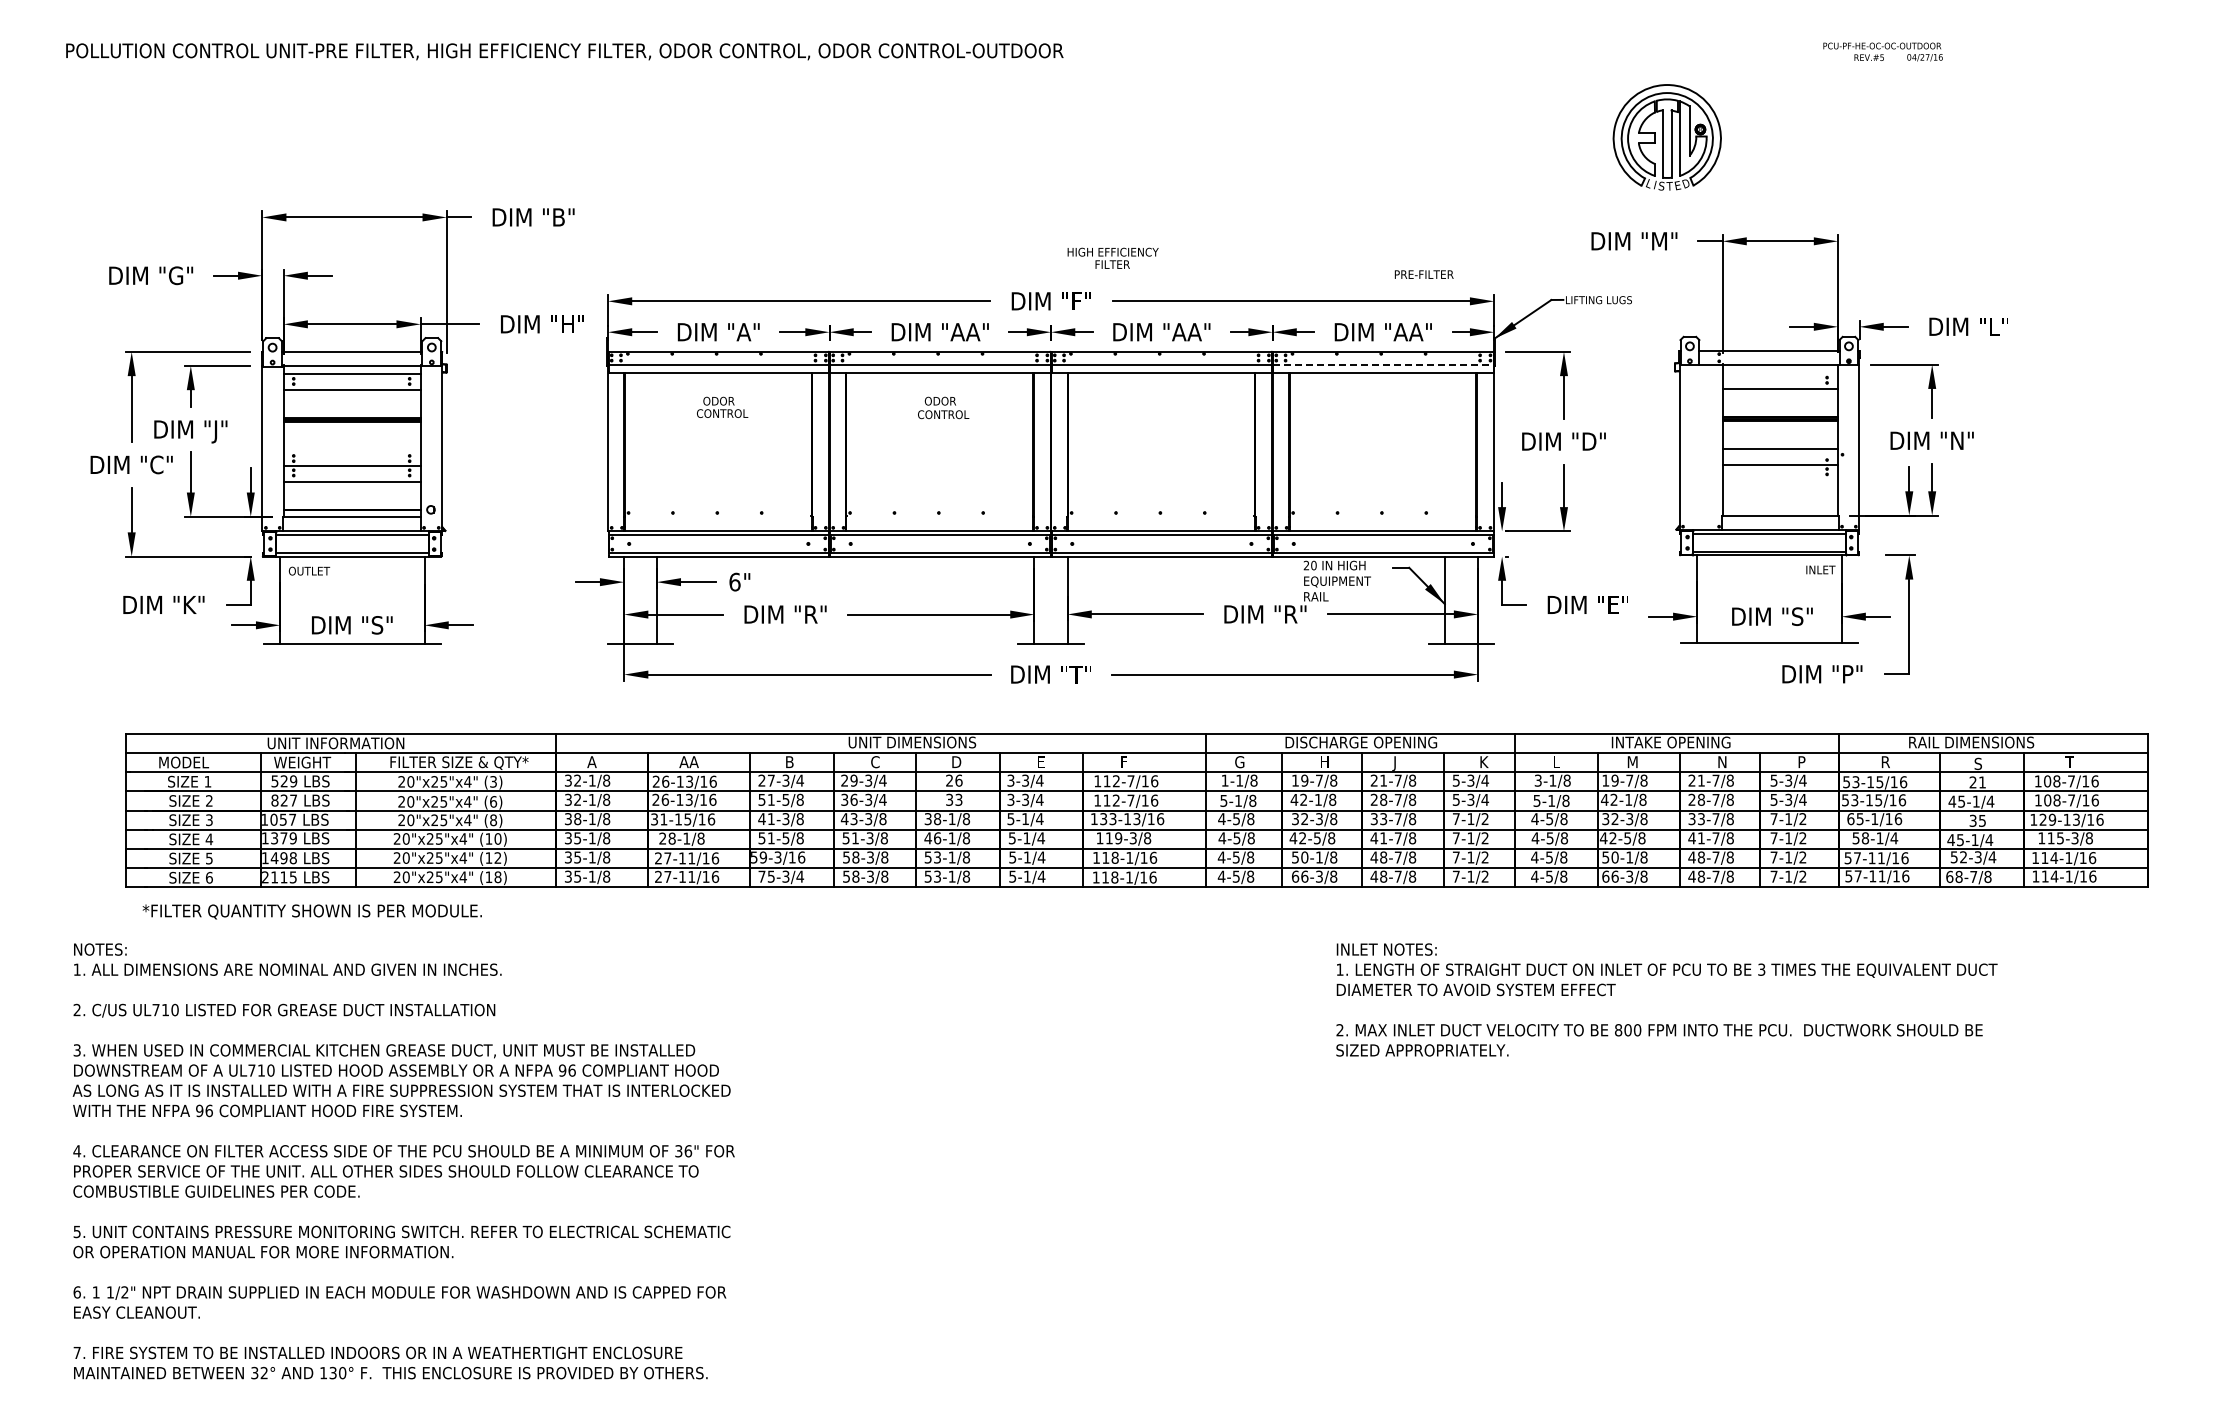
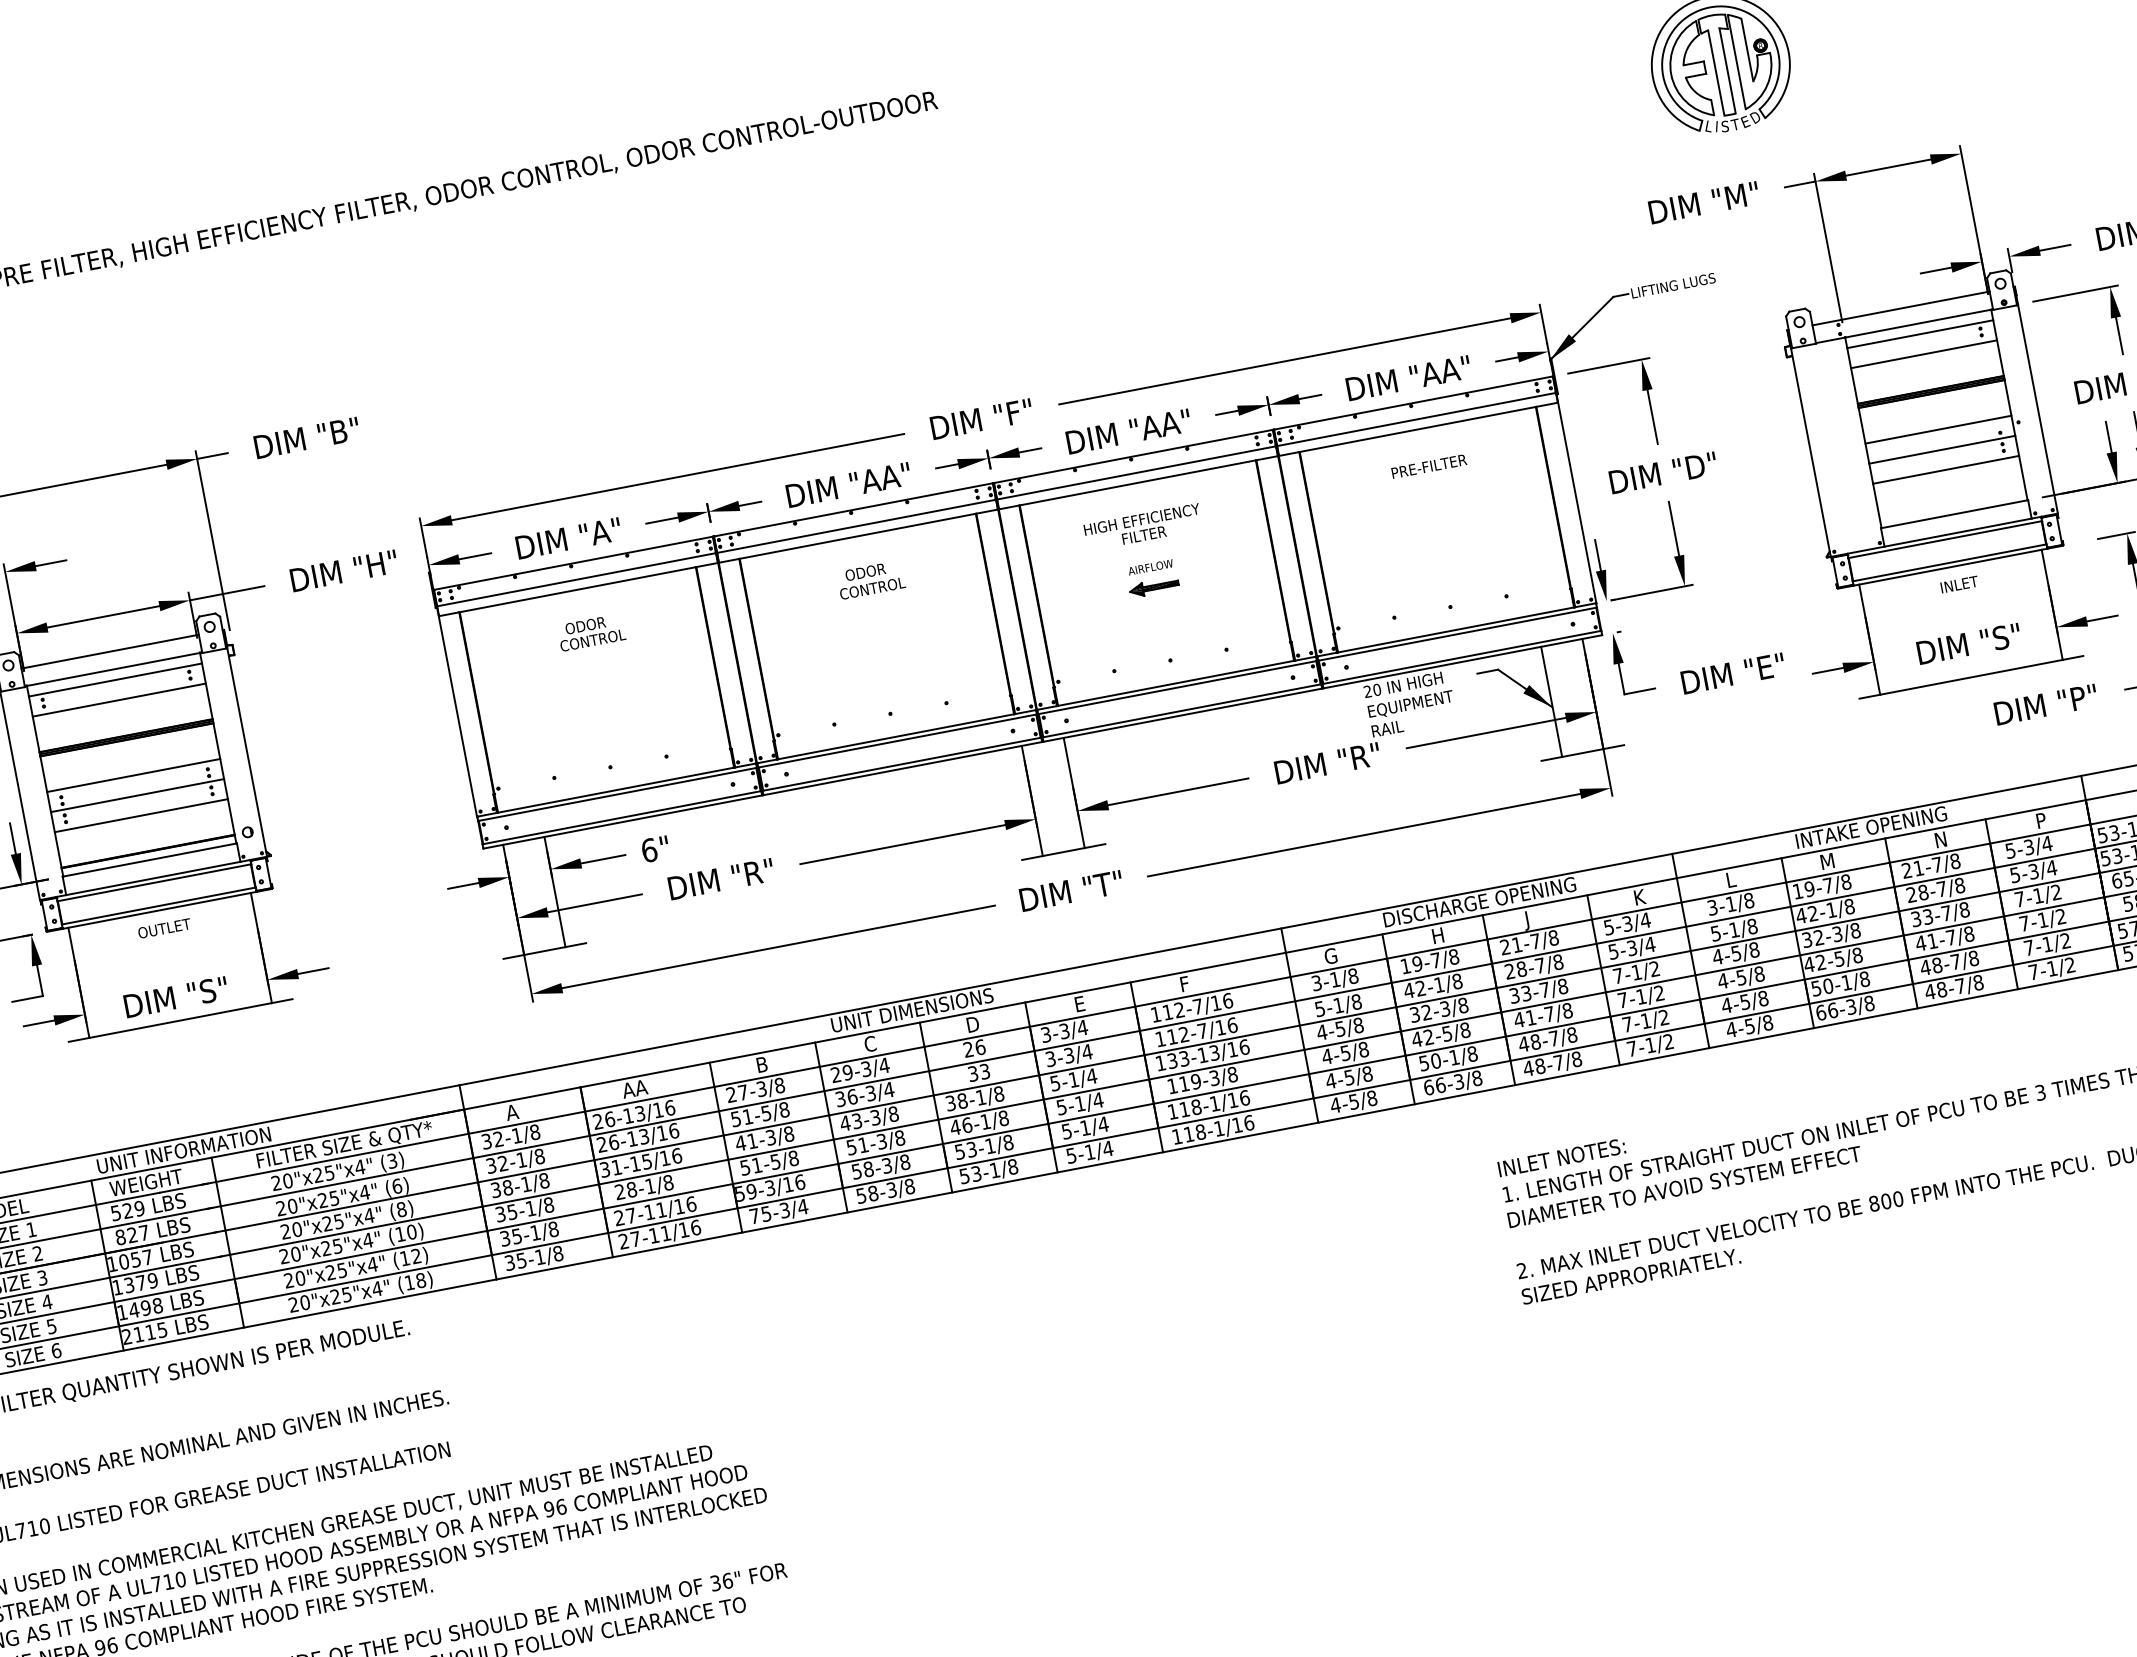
text: (1112, 257) -> (1142, 526), moved
text: (1423, 274) -> (1428, 466), moved
line: (1383, 364) -> (1416, 418), dashed -> solid
line: (1780, 373) -> (1920, 334), added
part: (1158, 447) -> (1152, 578), added
line: (351, 449) -> (132, 775), added
line: (1780, 480) -> (1946, 469), added
text: (1820, 569) -> (1958, 584), moved
text: (309, 570) -> (164, 927), moved
text: (800, 780) -> (780, 1085), 27-3/4 -> 27-3/8
text: (1224, 780) -> (1315, 983), 1-1/8 -> 3-1/8

